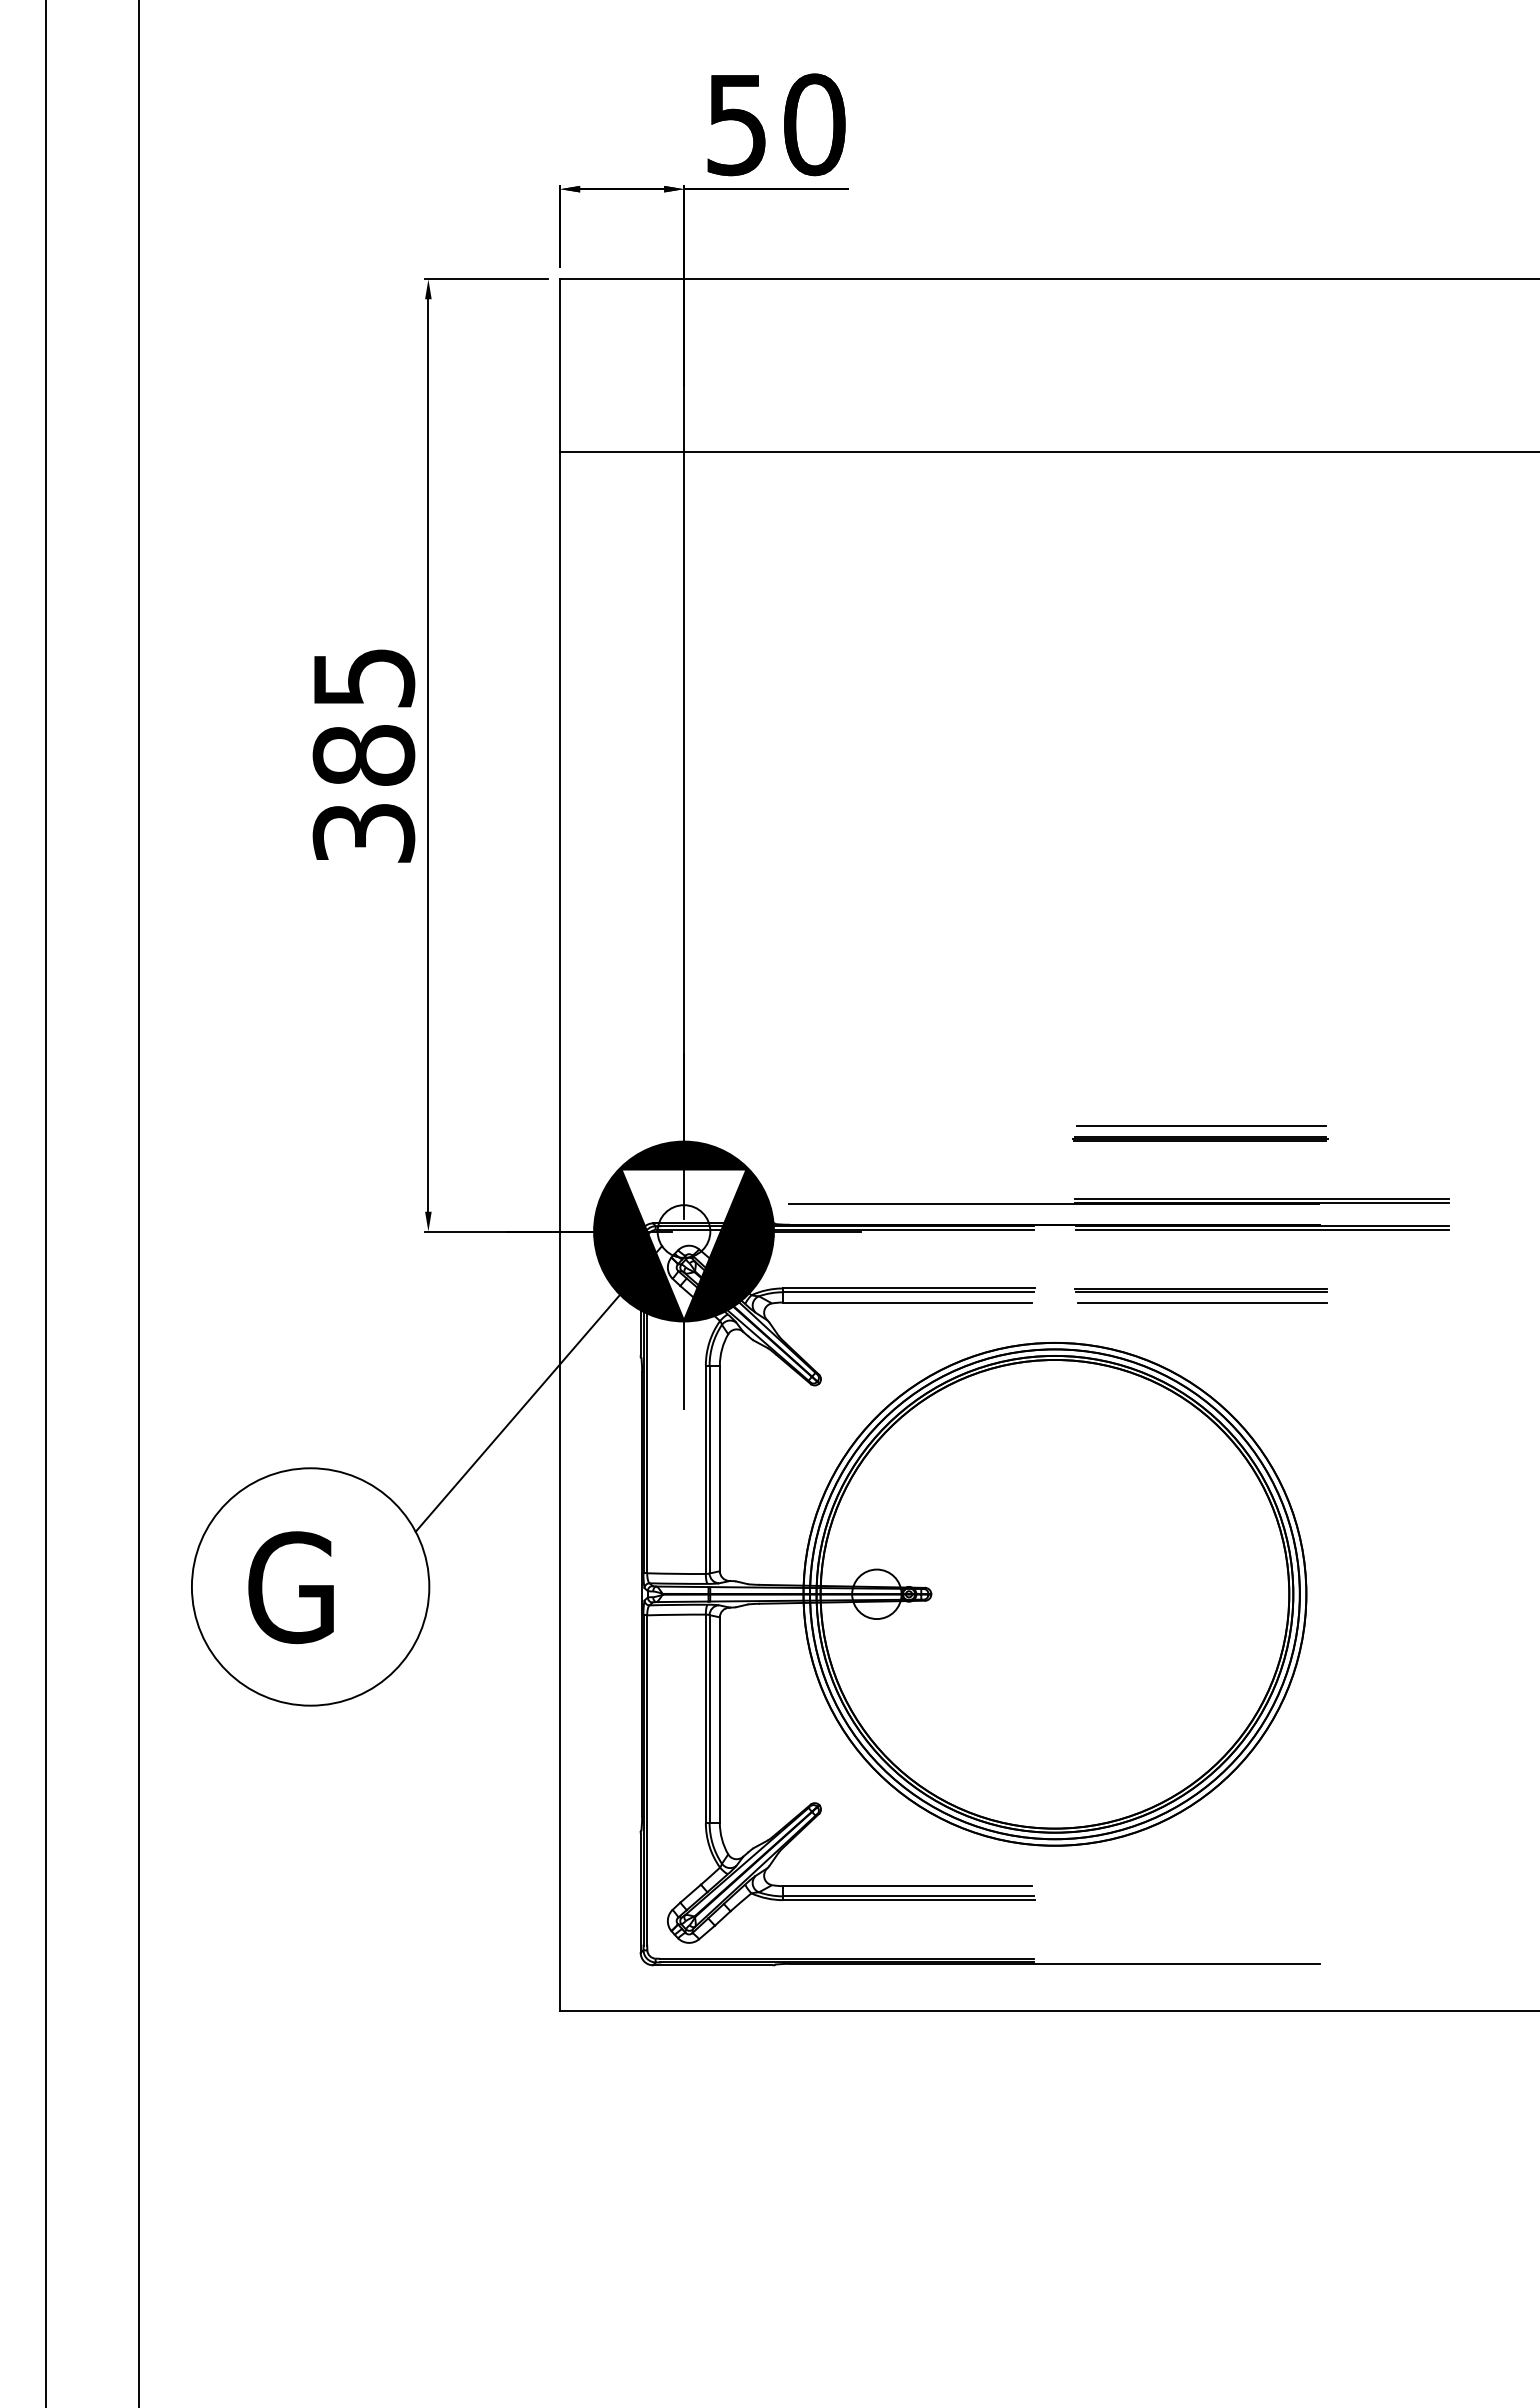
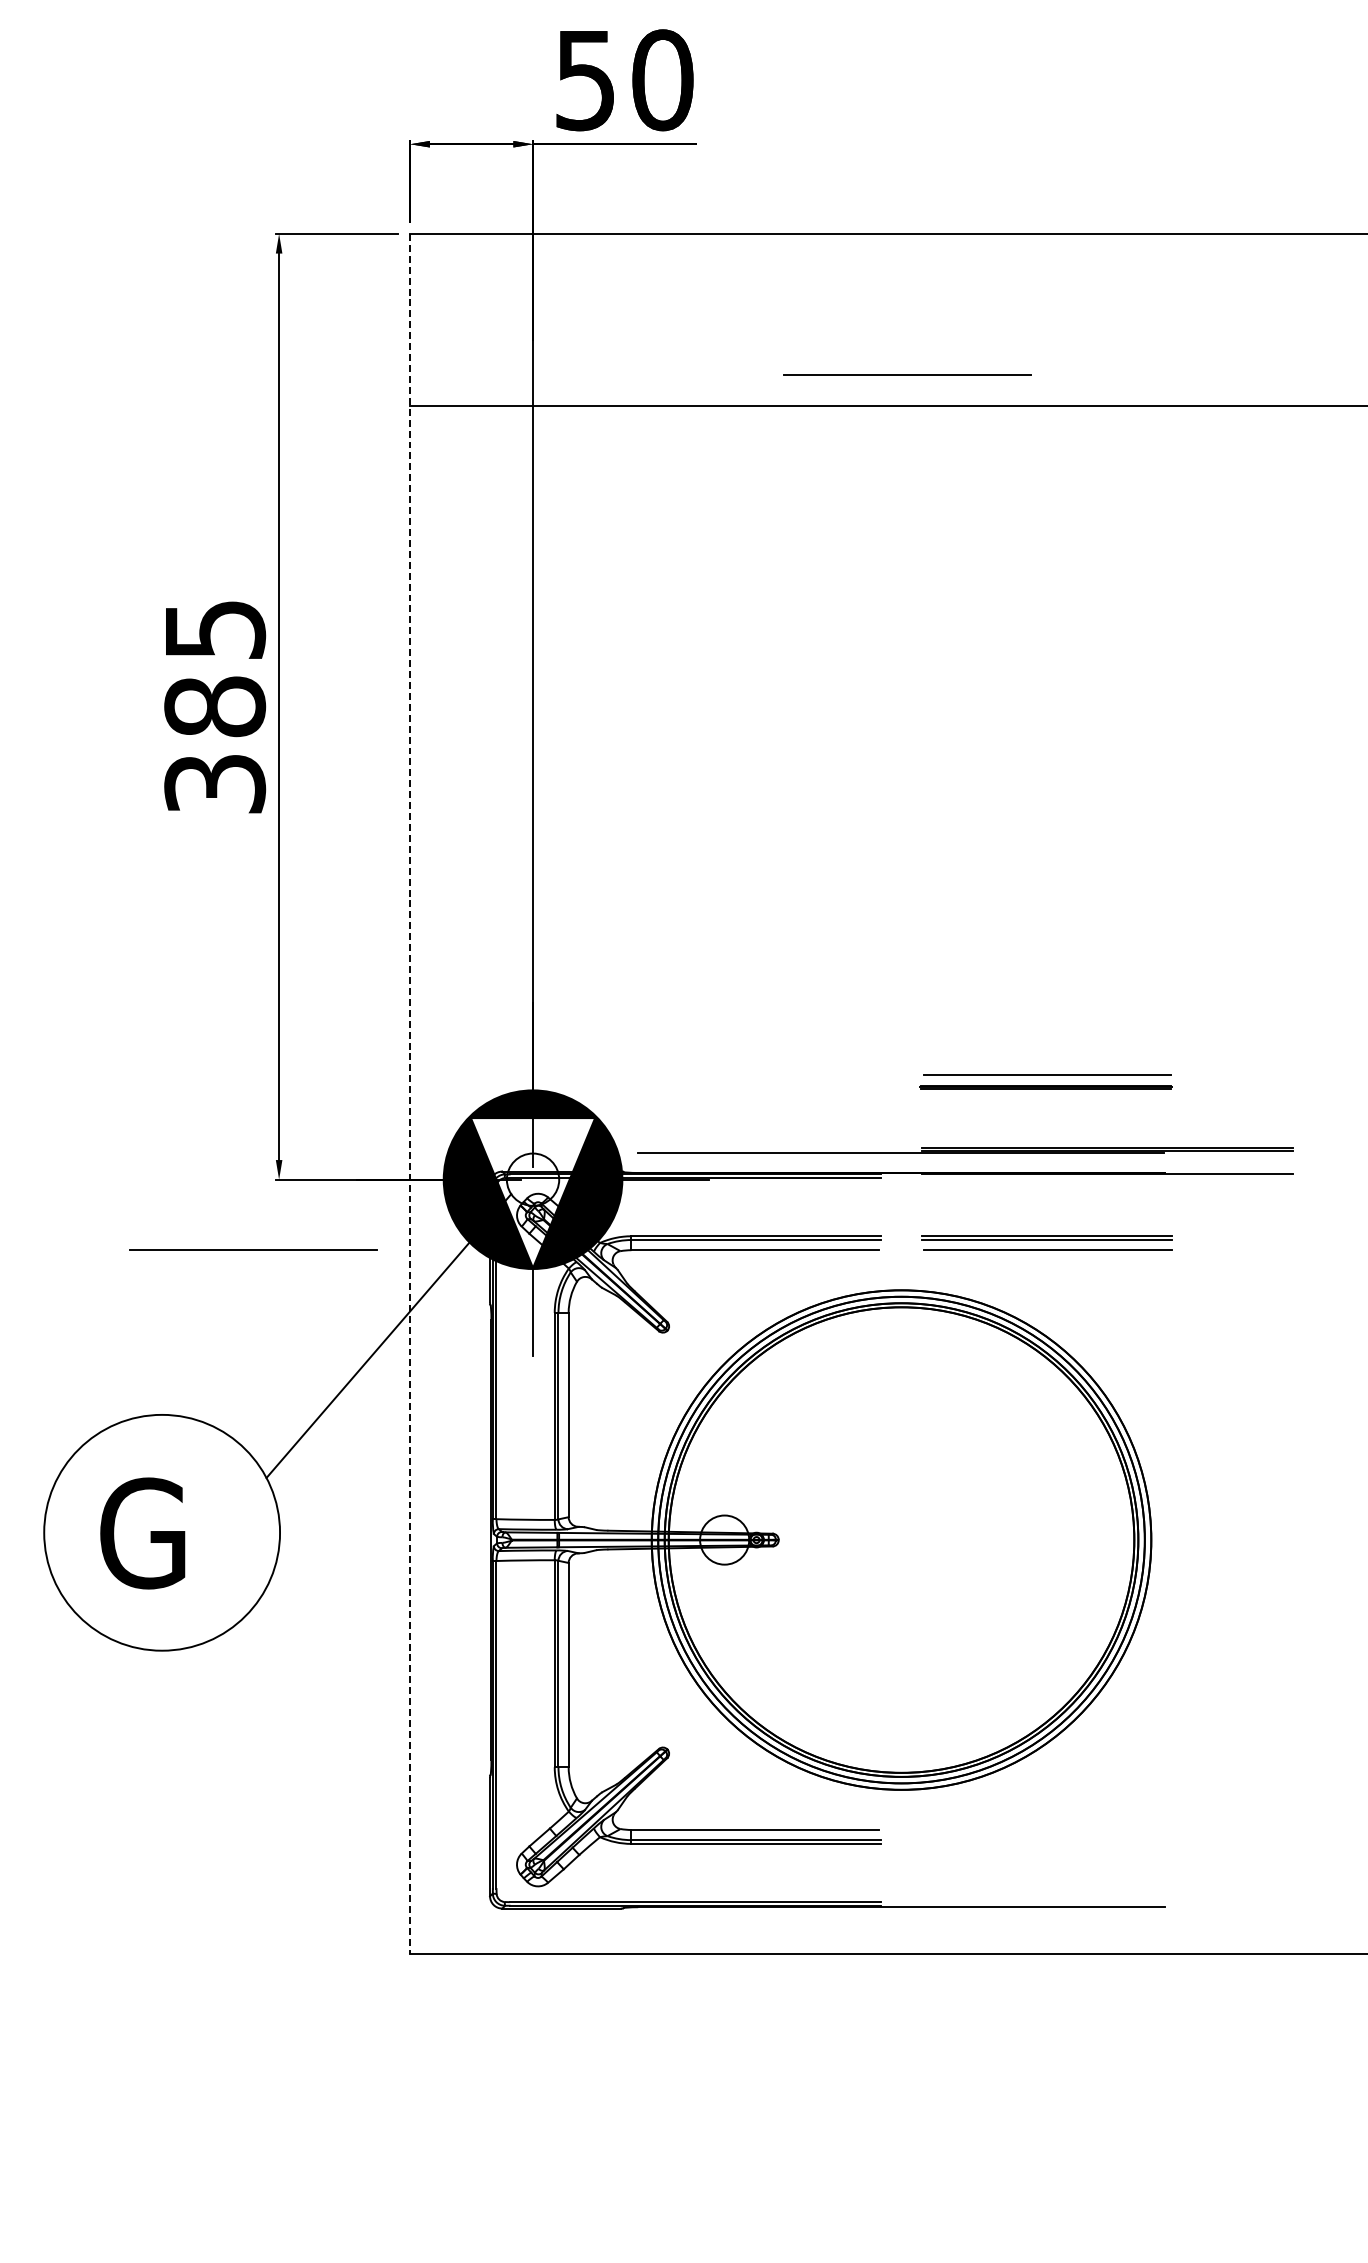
line: (1060, 420) -> (907, 374), added
line: (560, 1144) -> (410, 1093), solid -> dashed
line: (1262, 1229) -> (1107, 1177), removed
line: (402, 1302) -> (253, 1250), added

